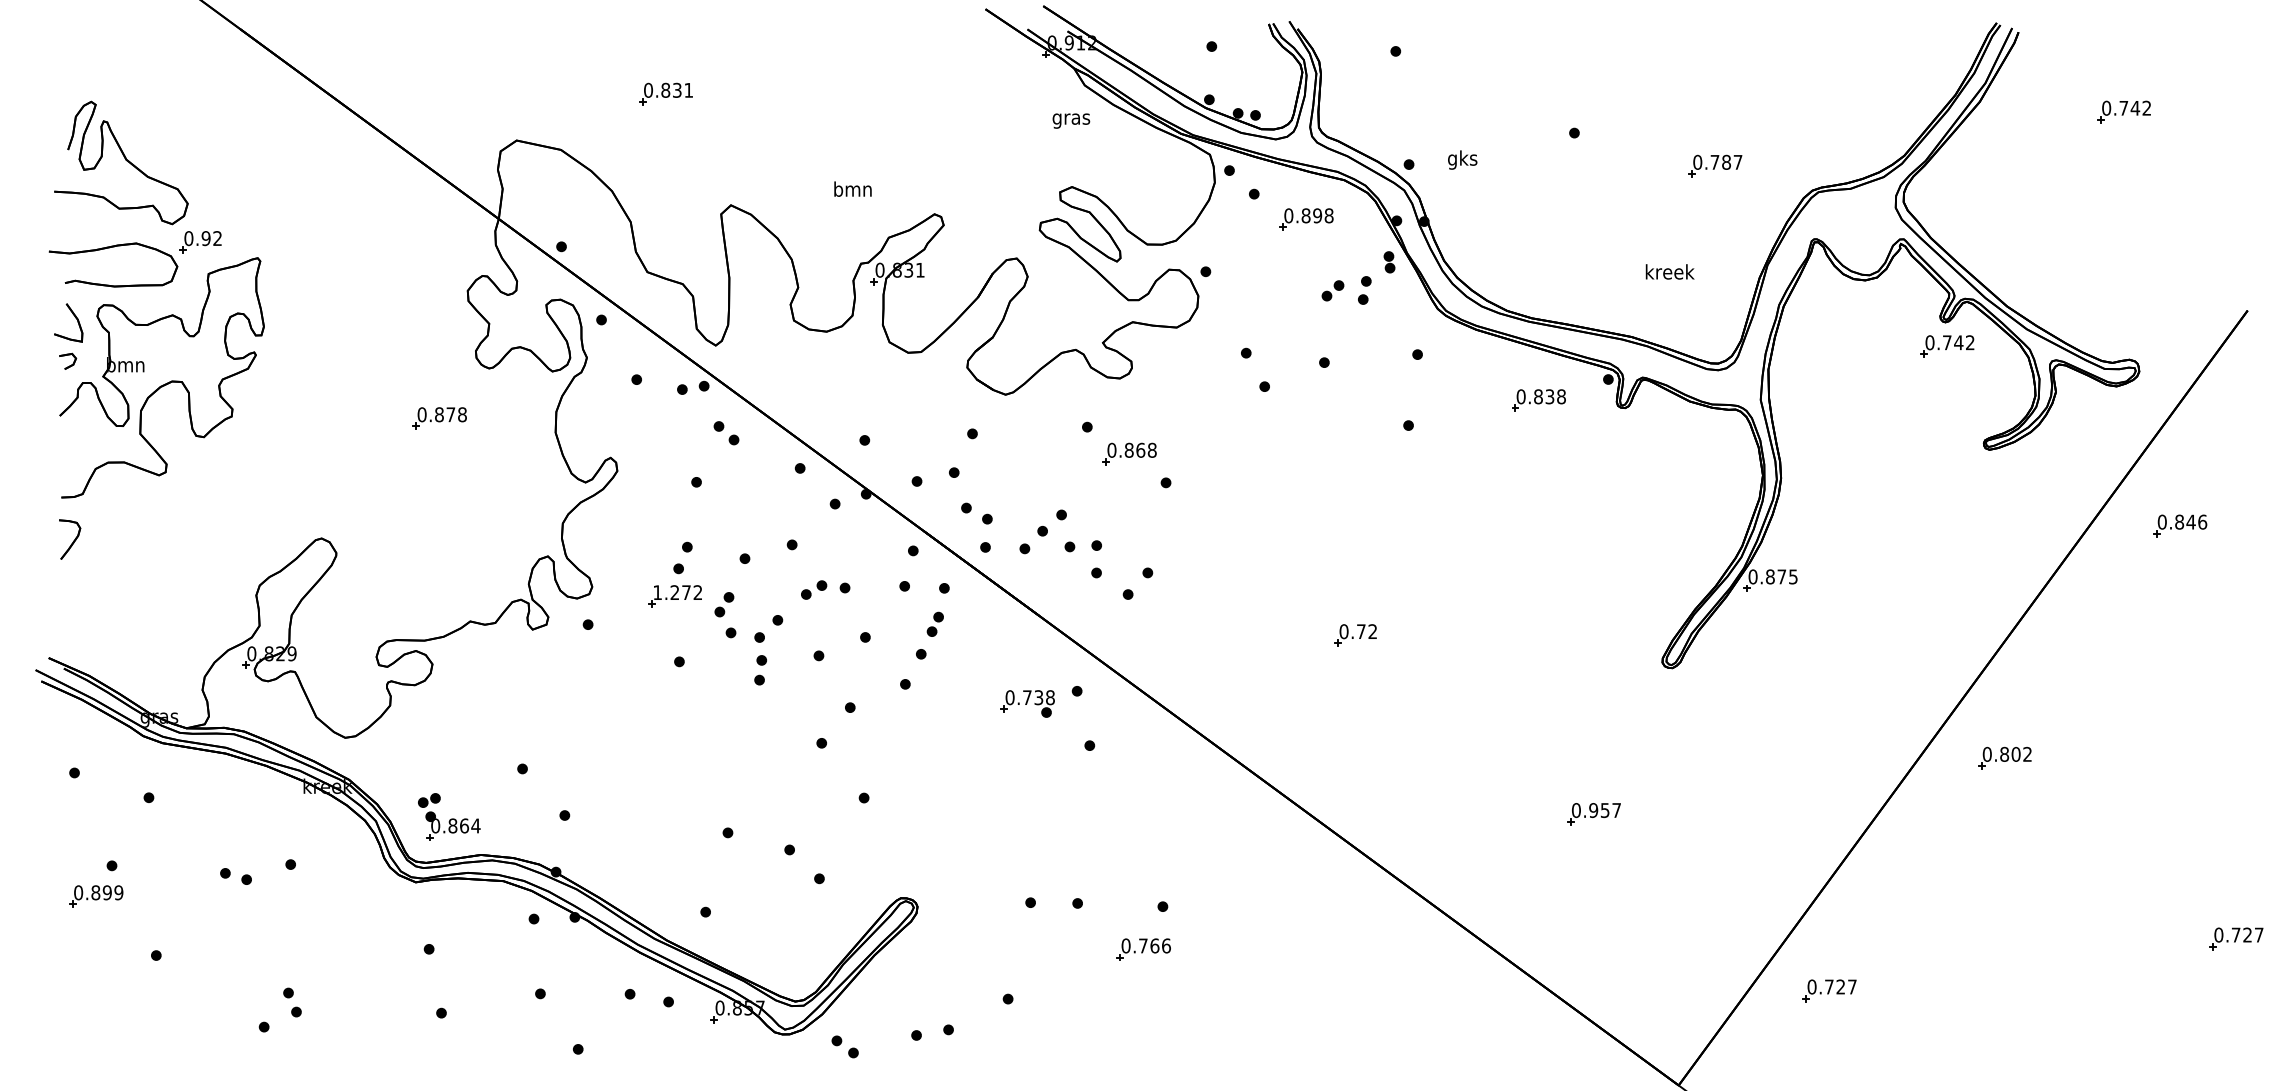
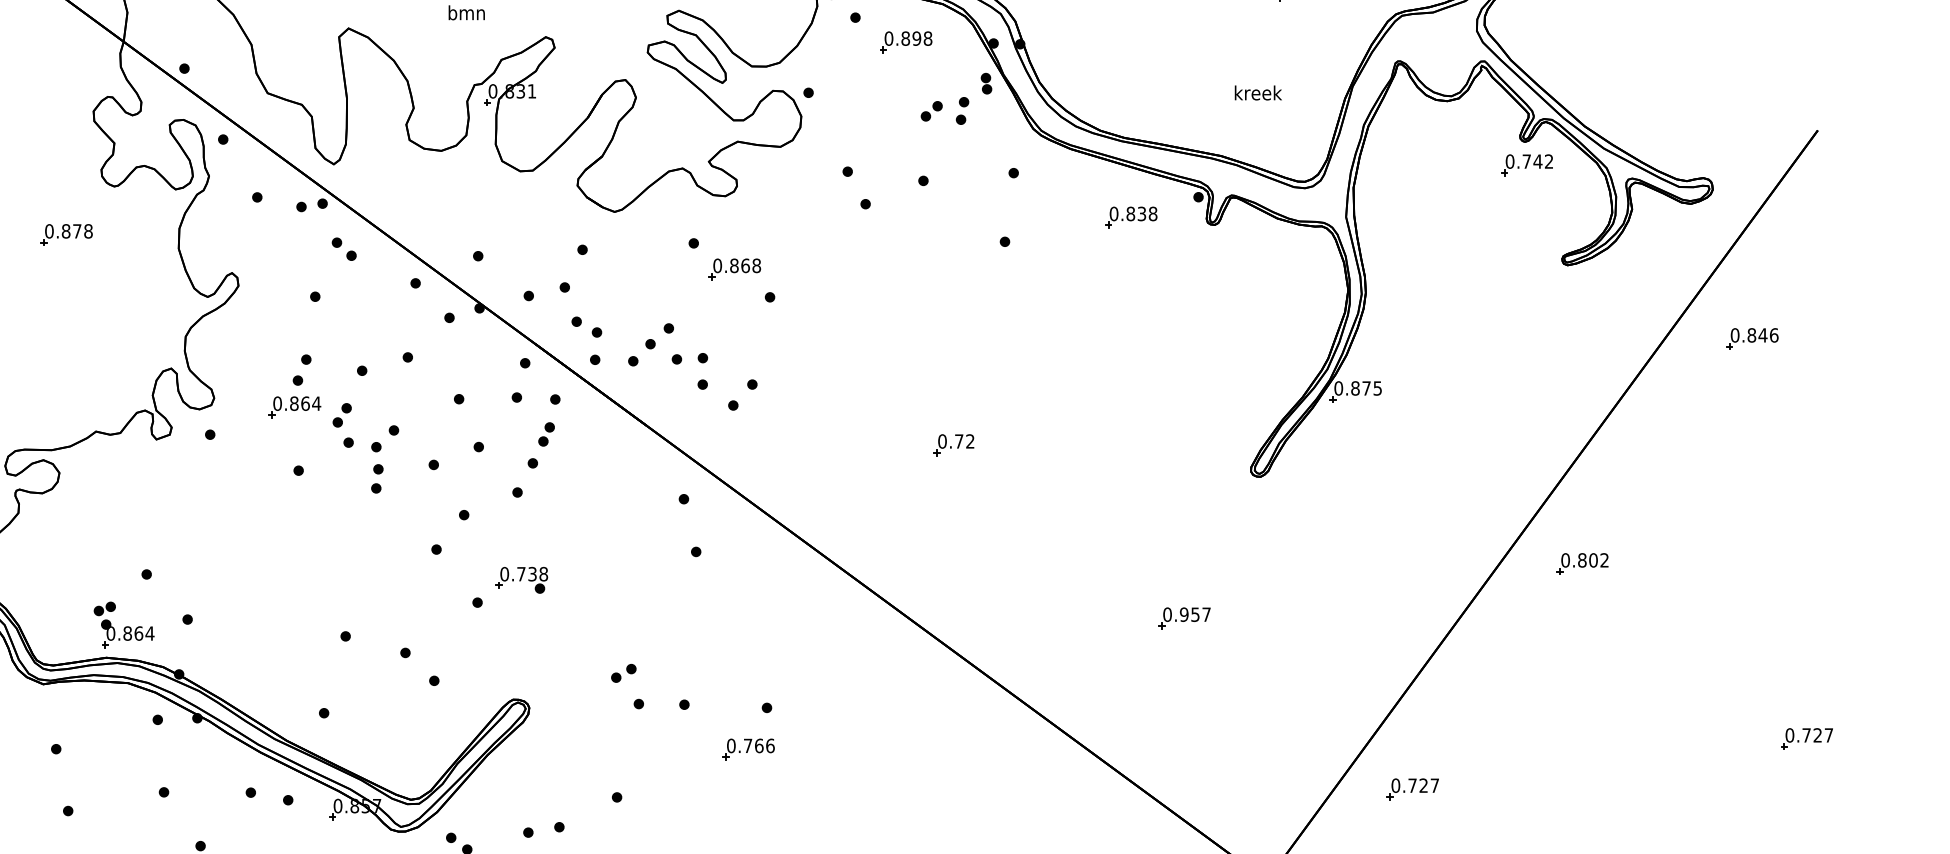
part: (814, 589) -> (624, 672), moved
text: (677, 592) -> (296, 403), 1.272 -> 0.864
part: (1027, 703) -> (521, 579), moved
part: (449, 816) -> (124, 624), moved

